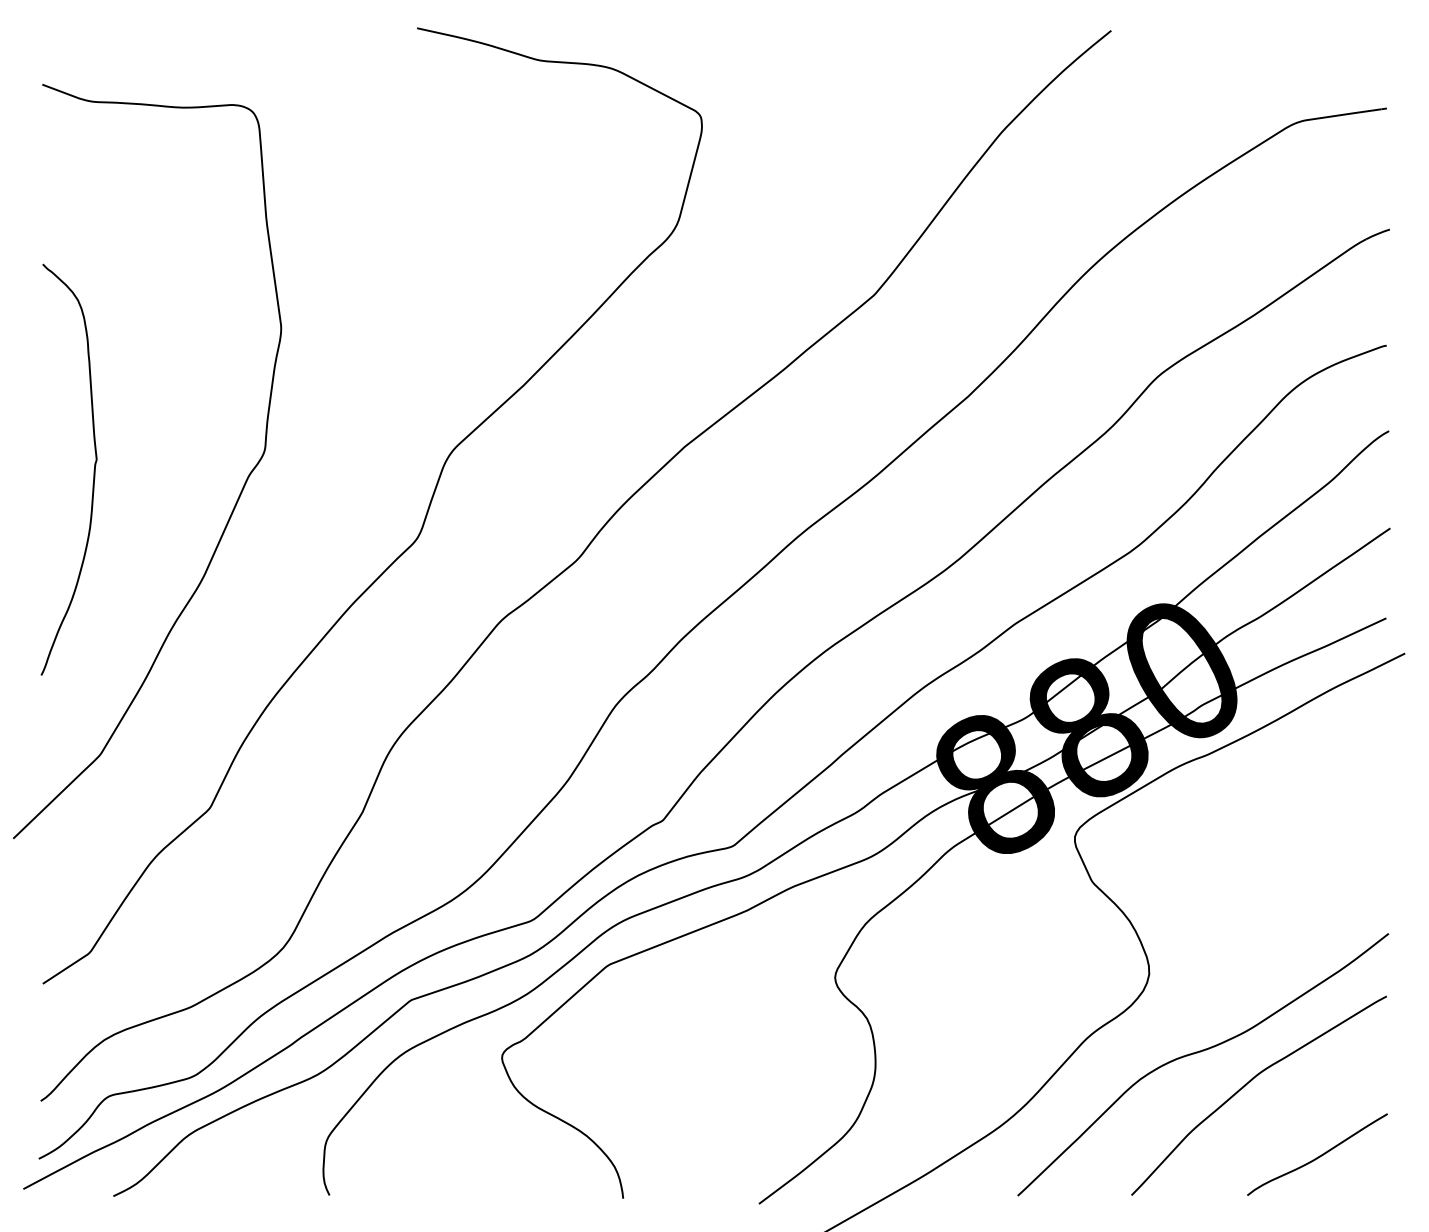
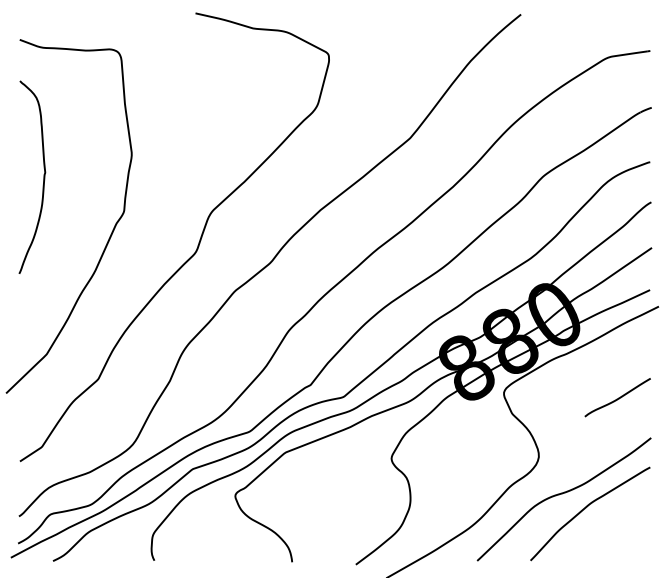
curve: (92, 467) -> (43, 176), moved
curve: (1319, 1154) -> (618, 397), moved

